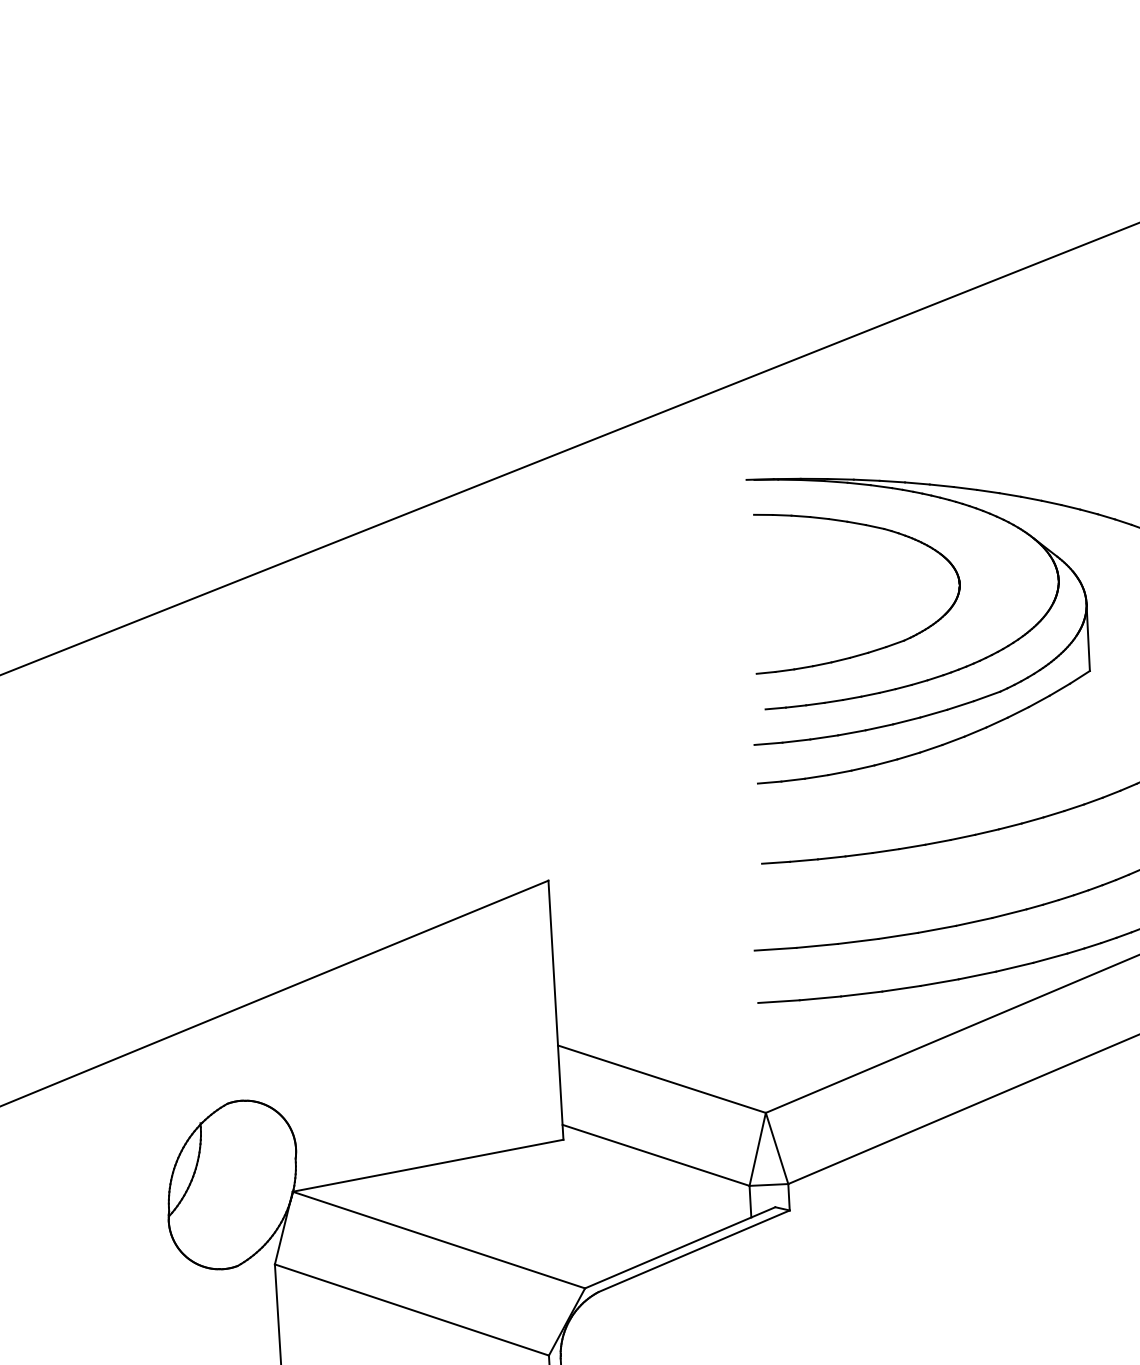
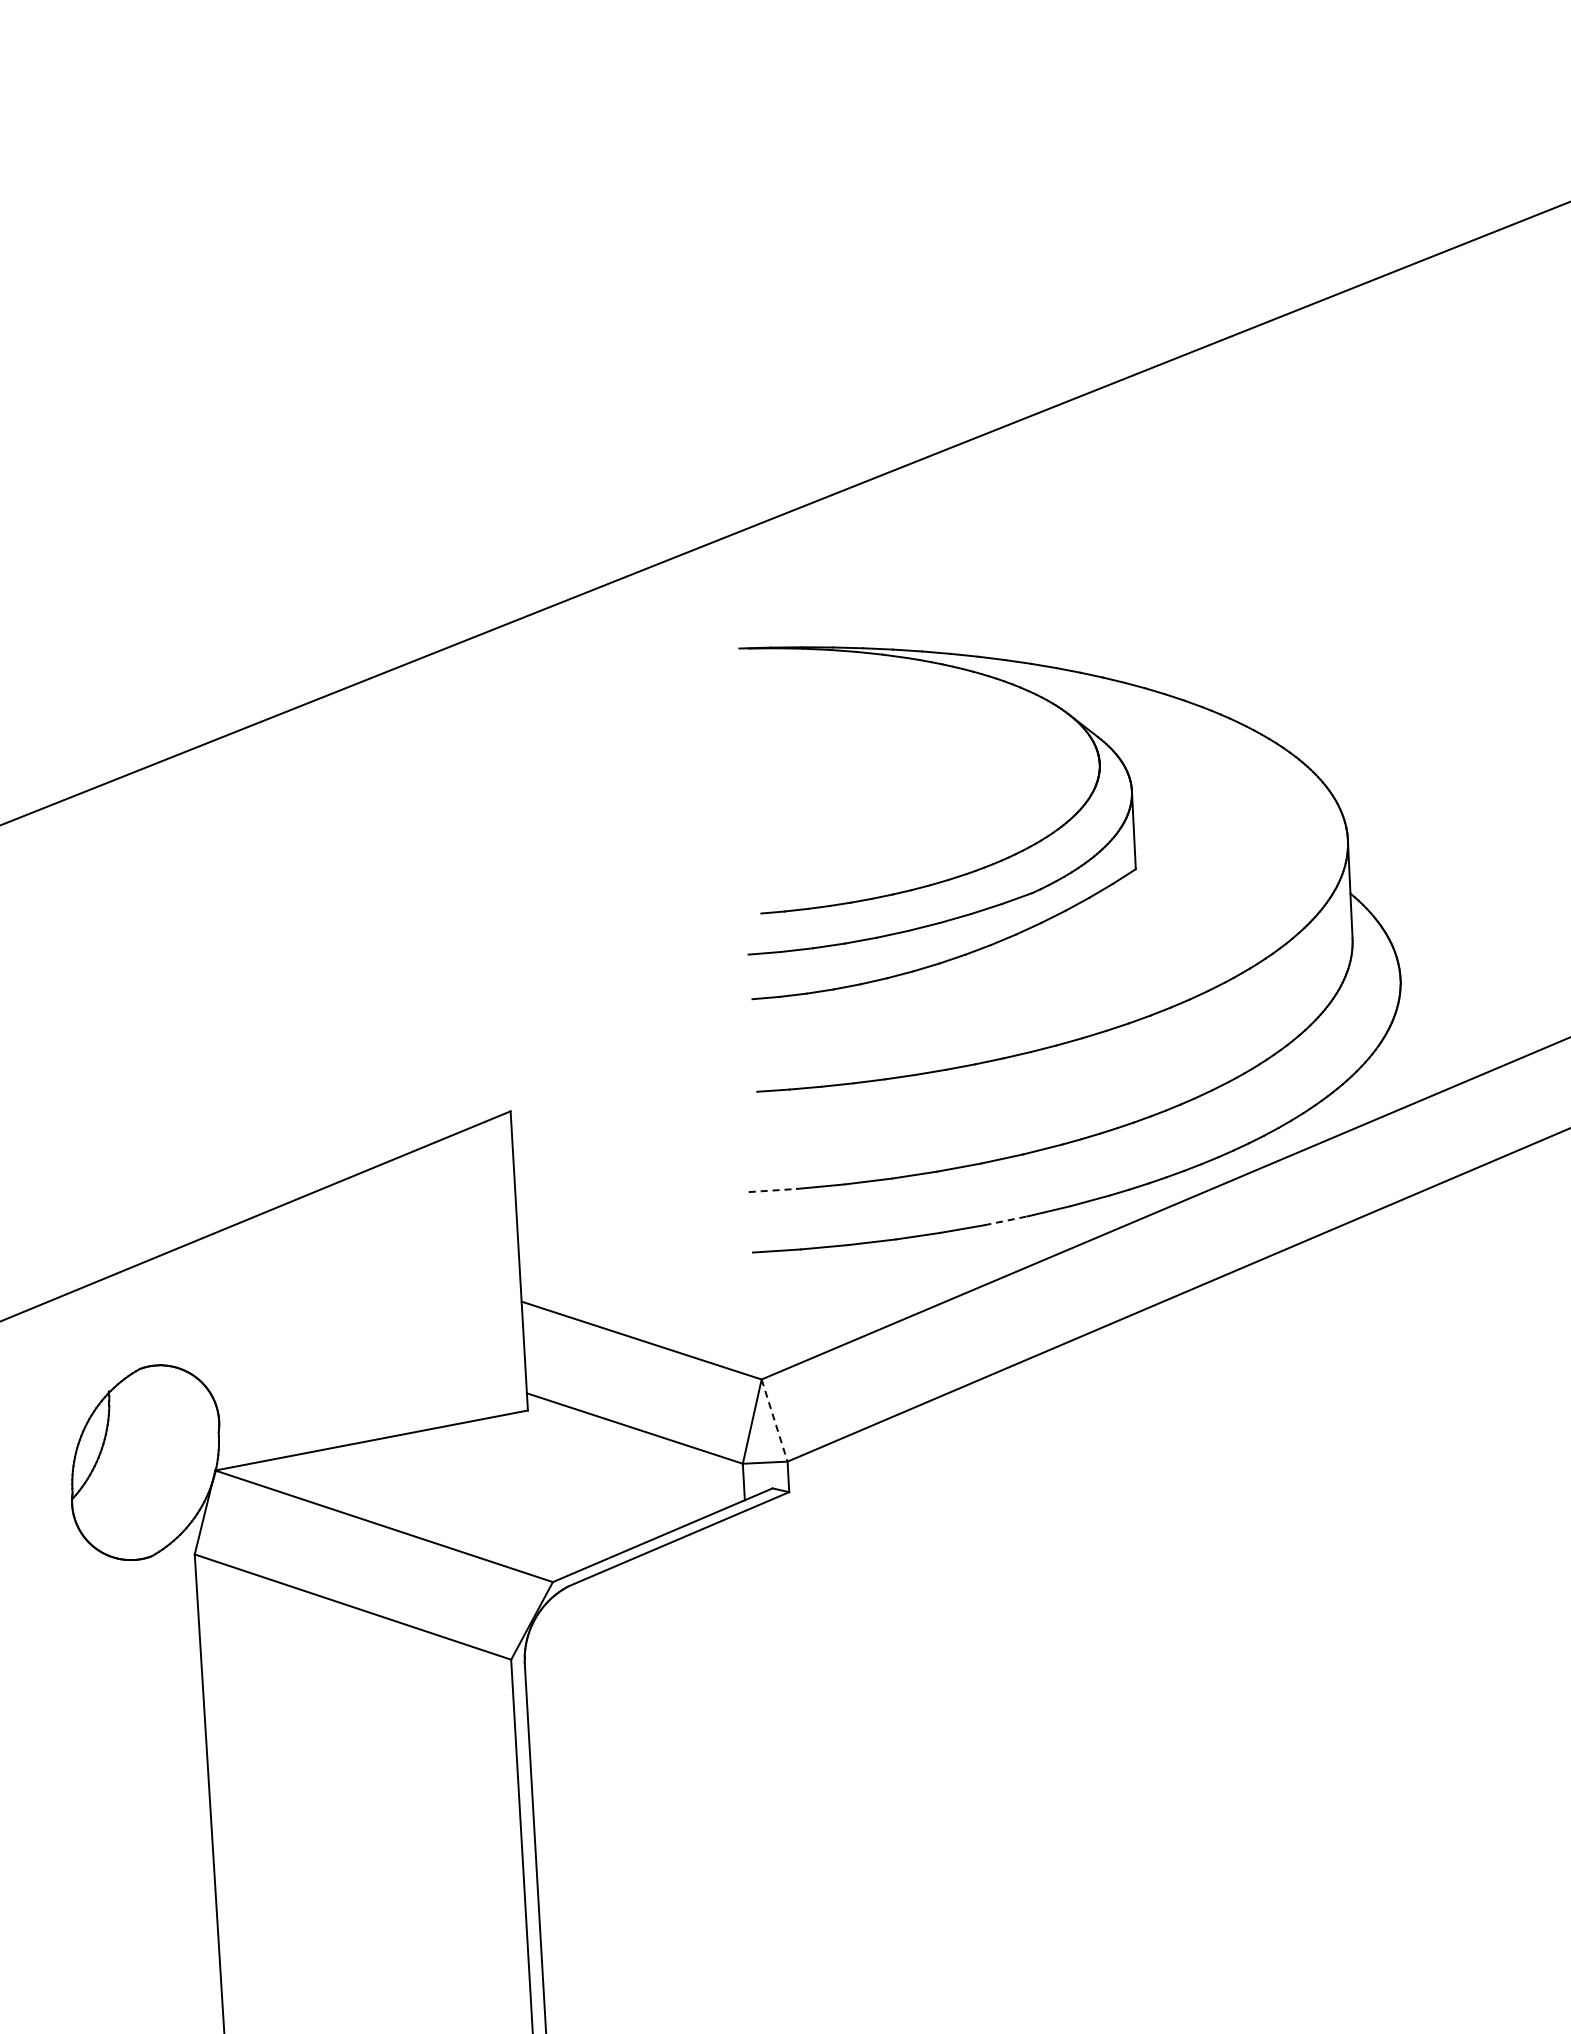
part: (874, 649) -> (887, 844), removed
line: (776, 949) -> (773, 1190), solid -> dashed
line: (977, 975) -> (1006, 1220), solid -> dashed
line: (776, 1149) -> (774, 1421), solid -> dashed

